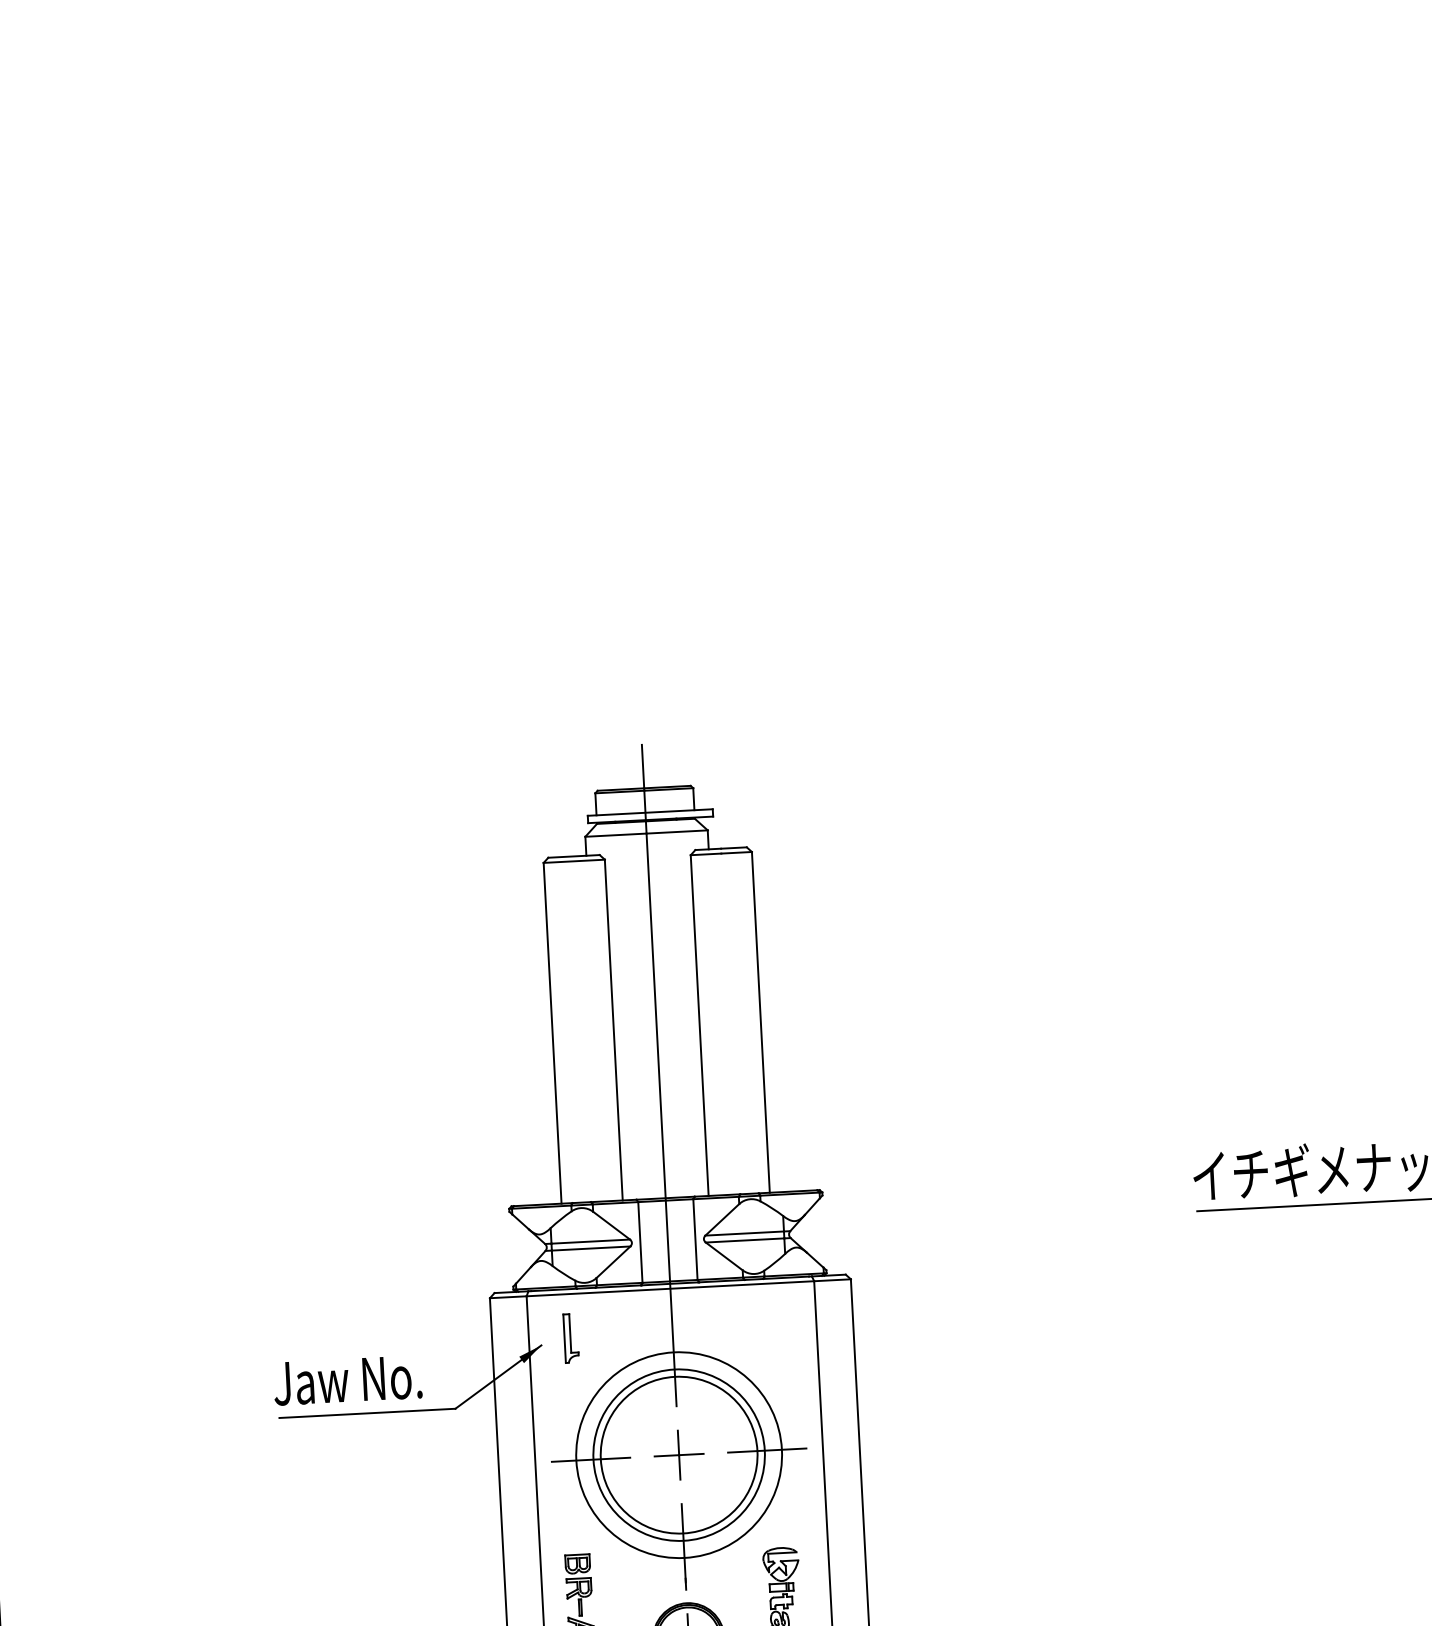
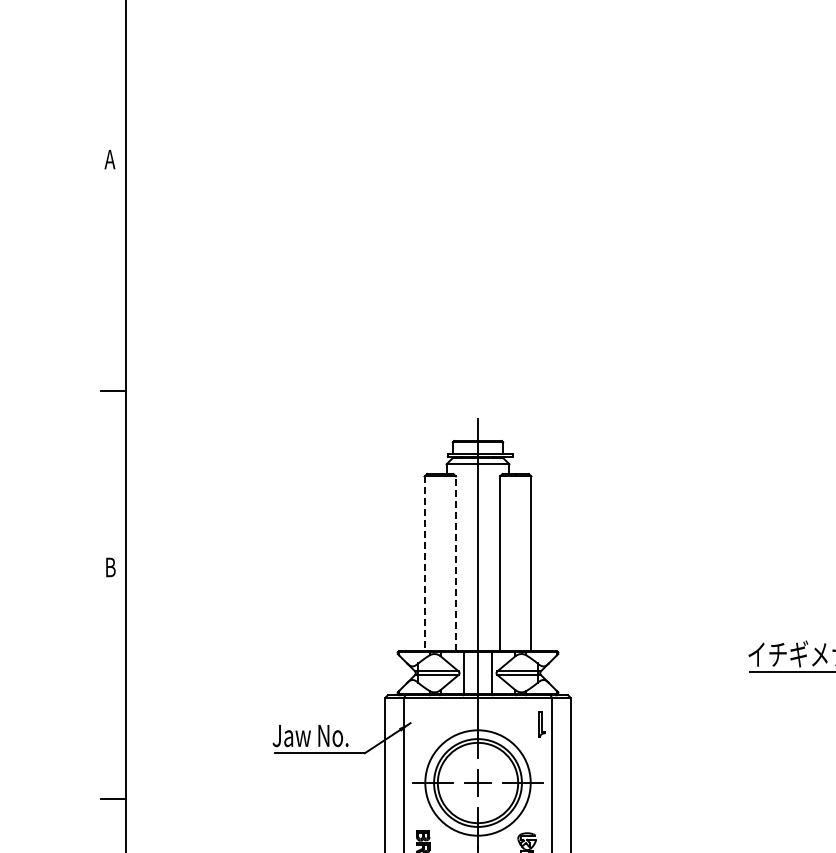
line: (612, 1029) -> (455, 563), solid -> dashed
line: (552, 1034) -> (424, 564), solid -> dashed
part: (570, 1338) -> (541, 724), moved

